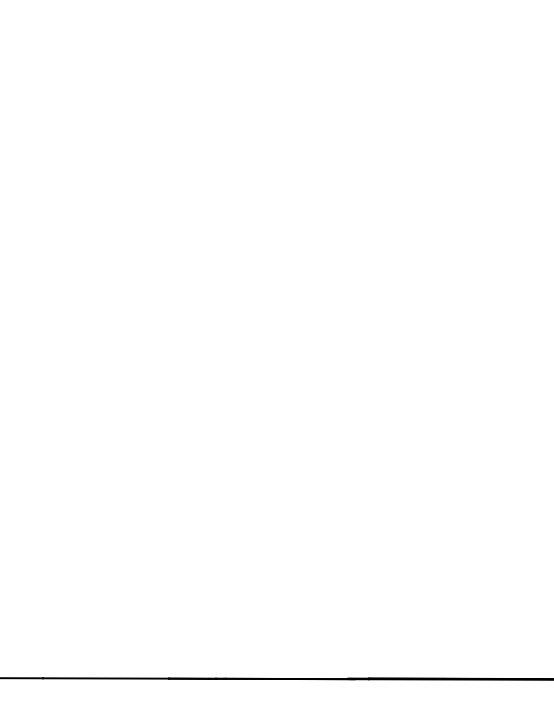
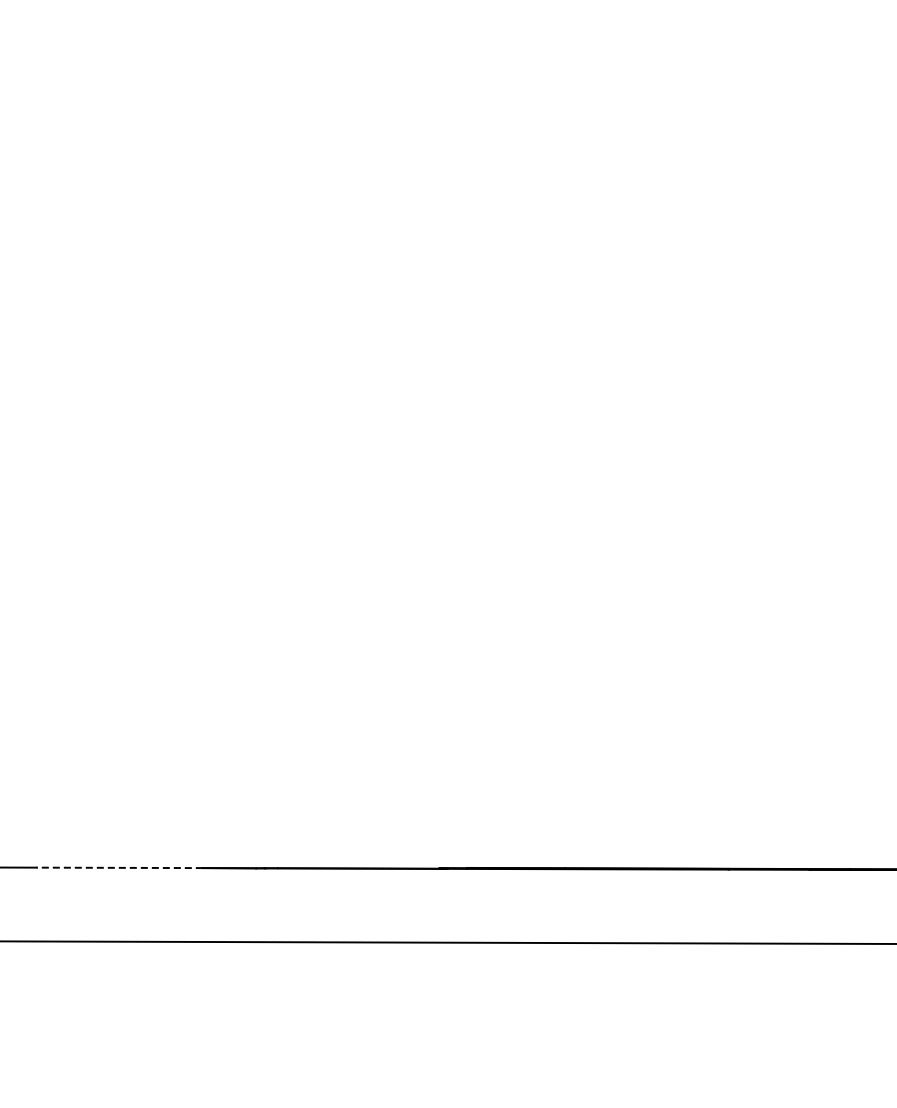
line: (105, 678) -> (119, 867), solid -> dashed

